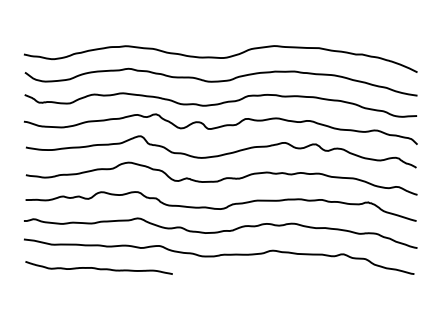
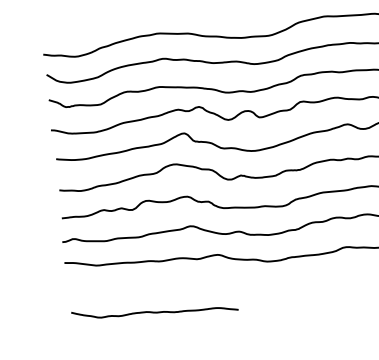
curve: (98, 268) -> (154, 311), moved

